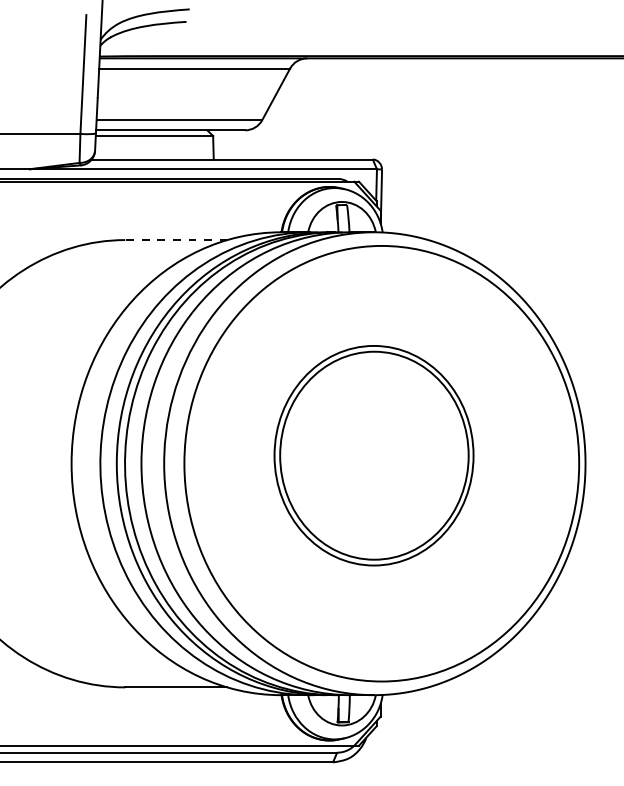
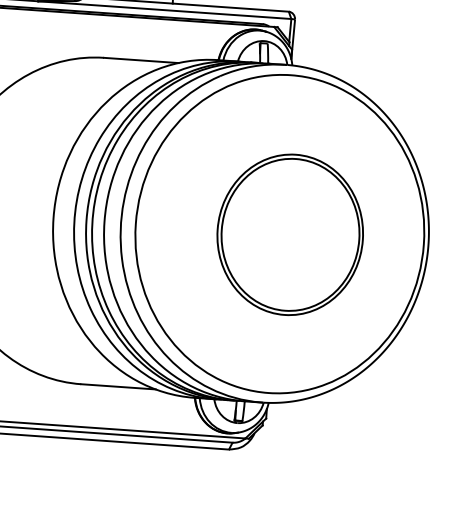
line: (175, 240) -> (140, 60), dashed -> solid
part: (373, 455) -> (289, 234), moved

